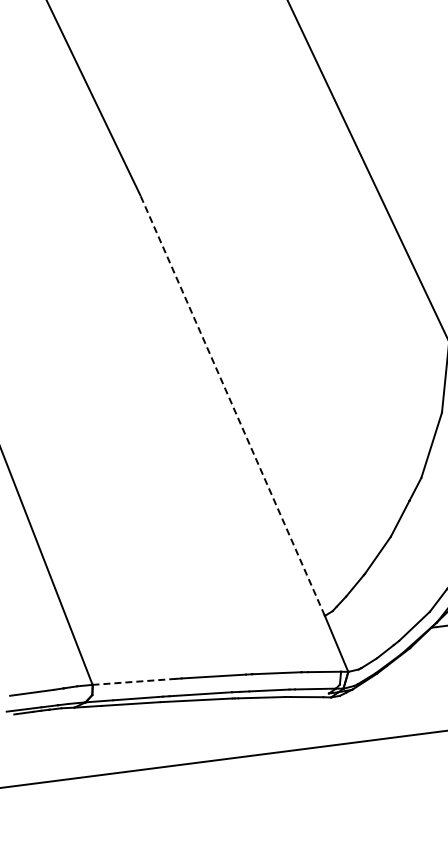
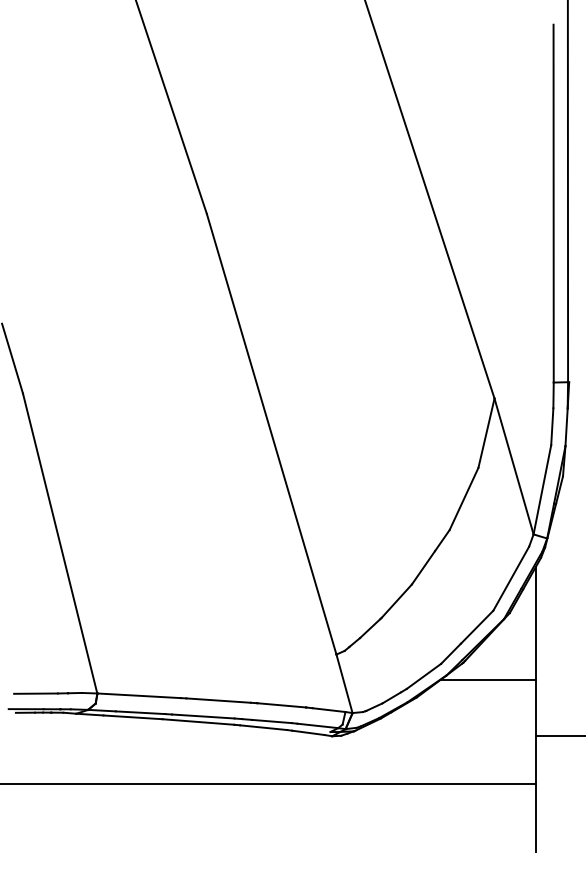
line: (232, 405) -> (271, 434), dashed -> solid
line: (134, 681) -> (139, 695), dashed -> solid

